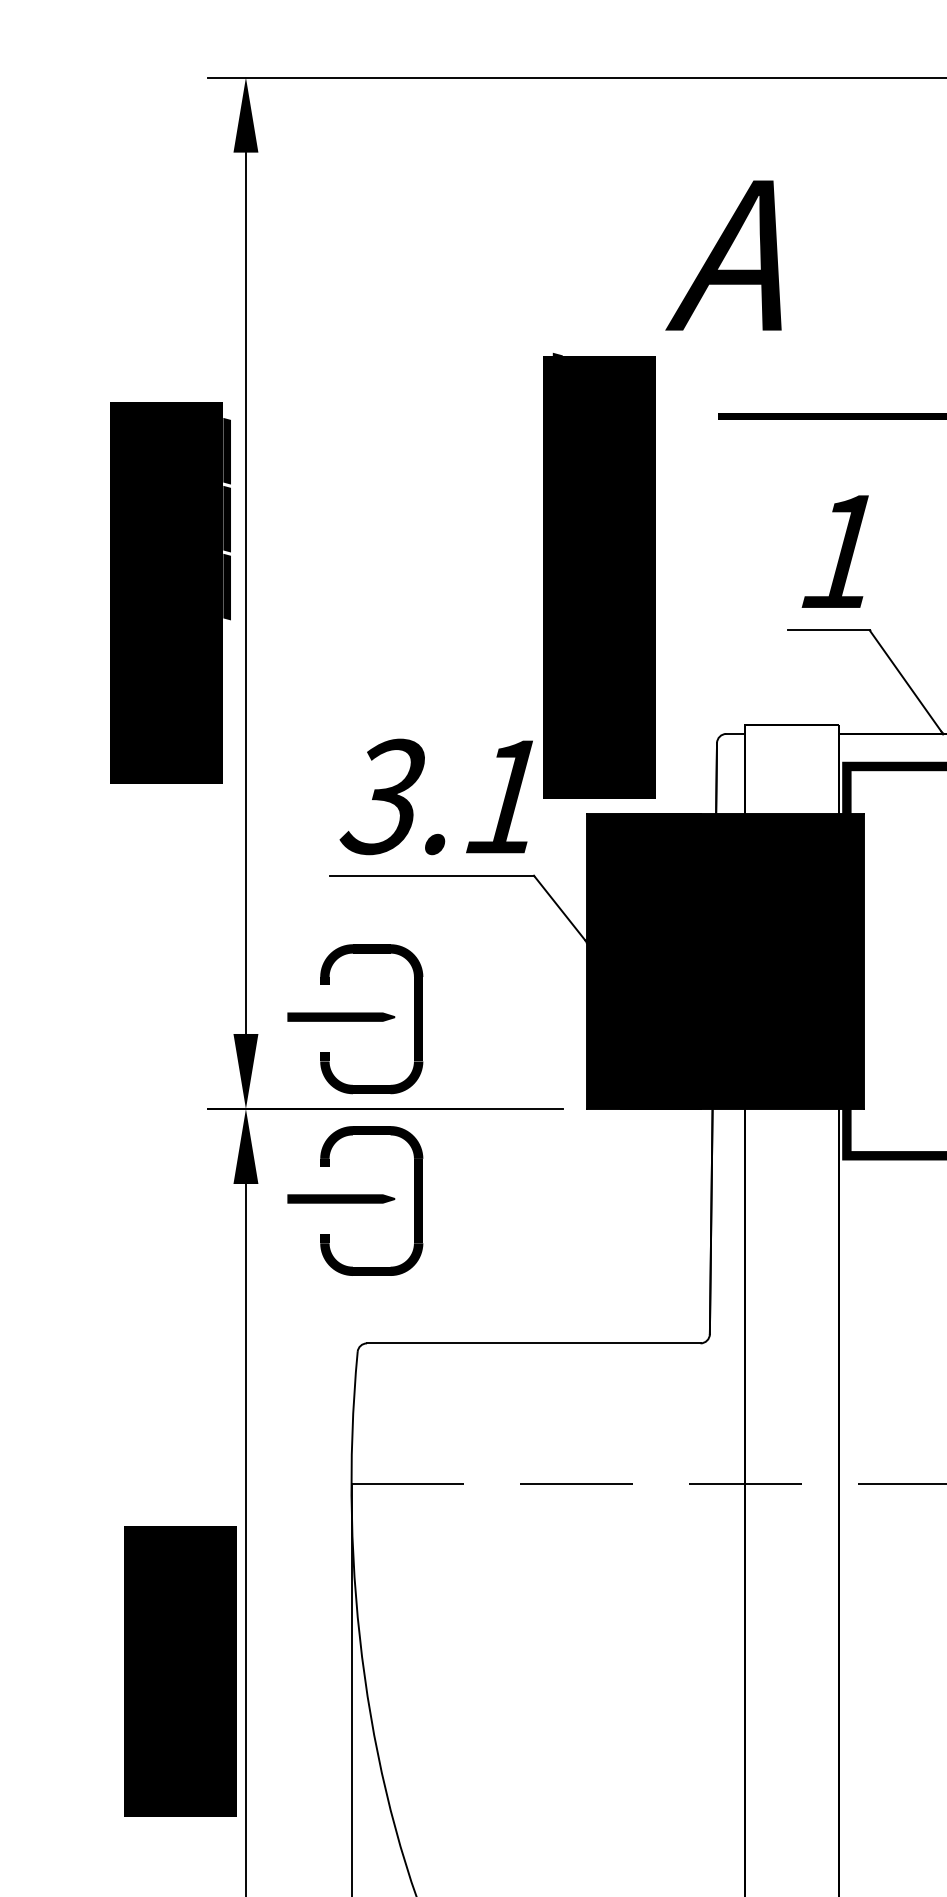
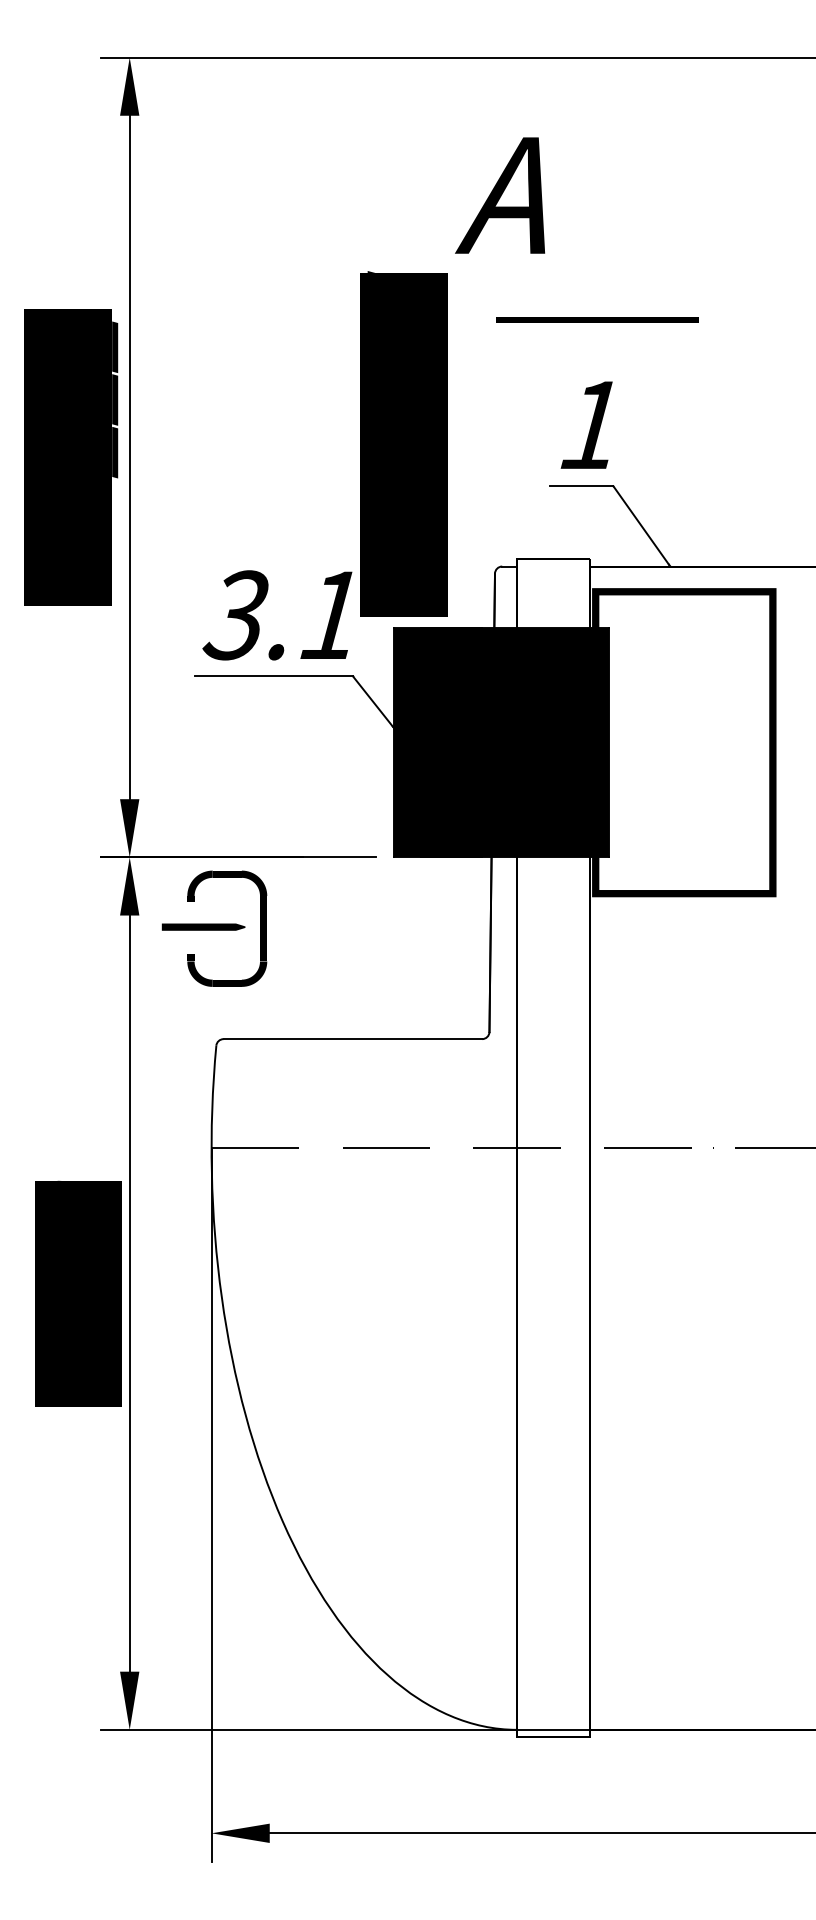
part: (355, 1018) -> (214, 787), removed

